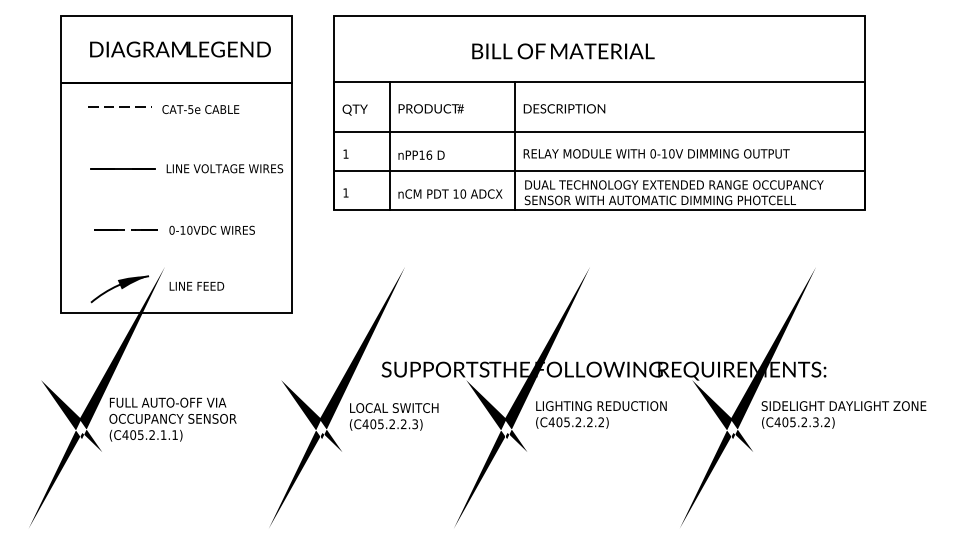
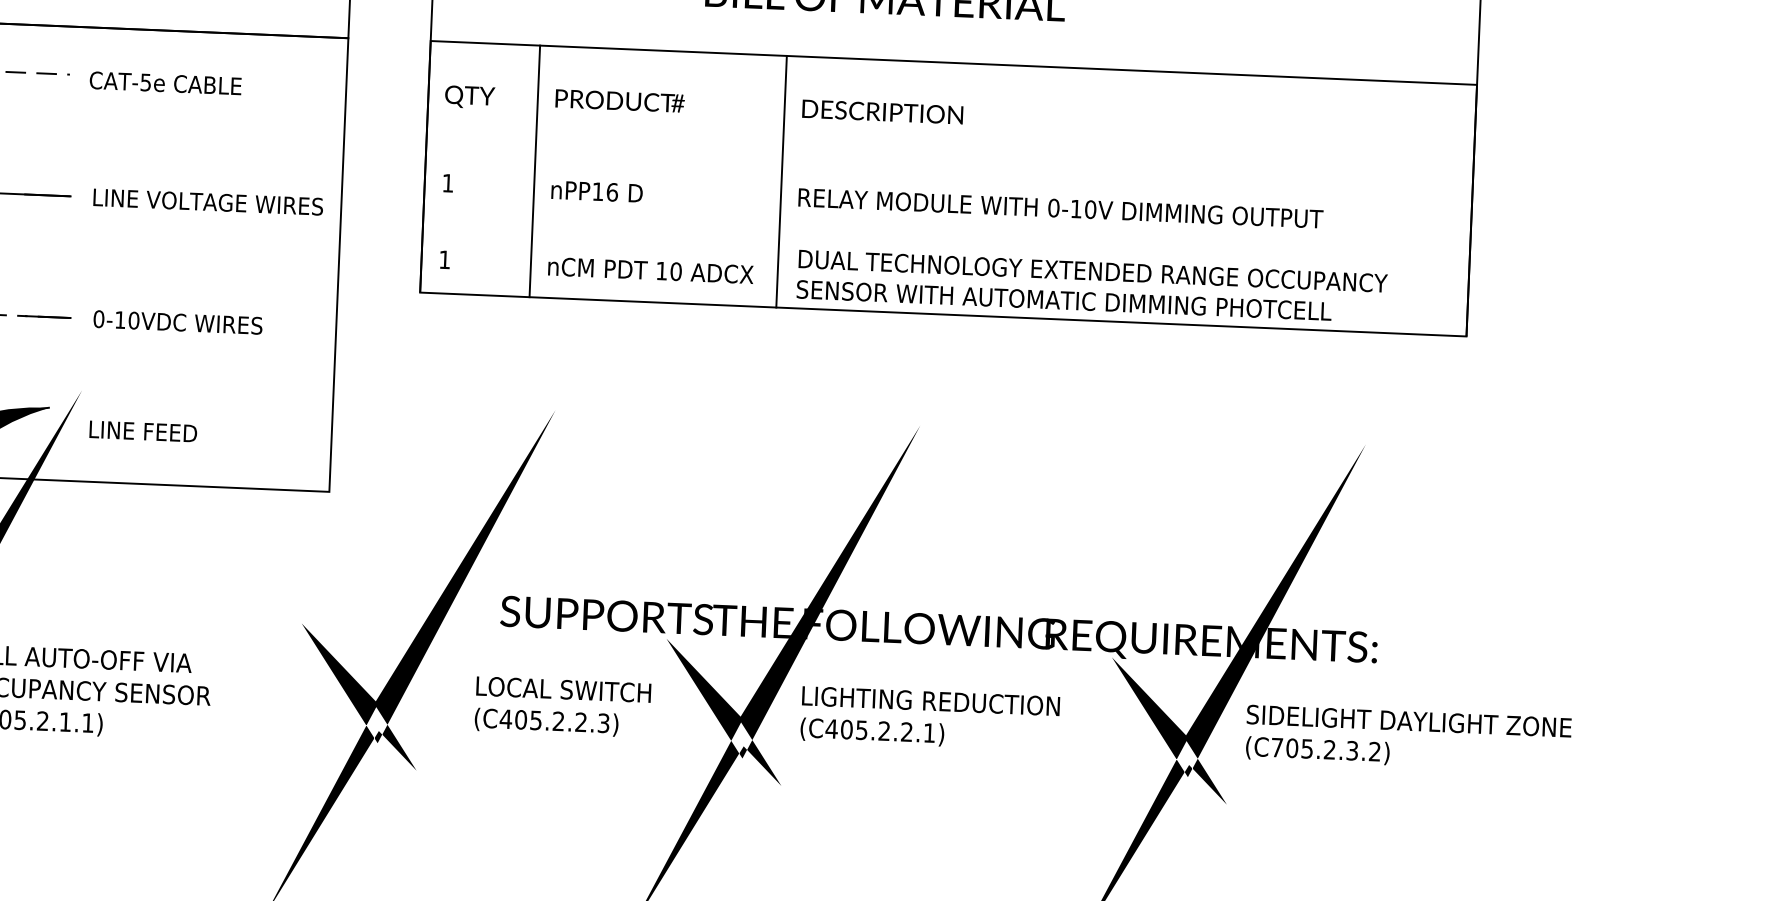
line: (599, 132) -> (949, 161), removed
line: (599, 171) -> (946, 238), removed
text: (394, 416) -> (563, 706), moved
text: (600, 421) -> (927, 731), (C405.2.2.2) -> (C405.2.2.1)
text: (777, 422) -> (1276, 748), (C405.2.3.2) -> (C705.2.3.2)

